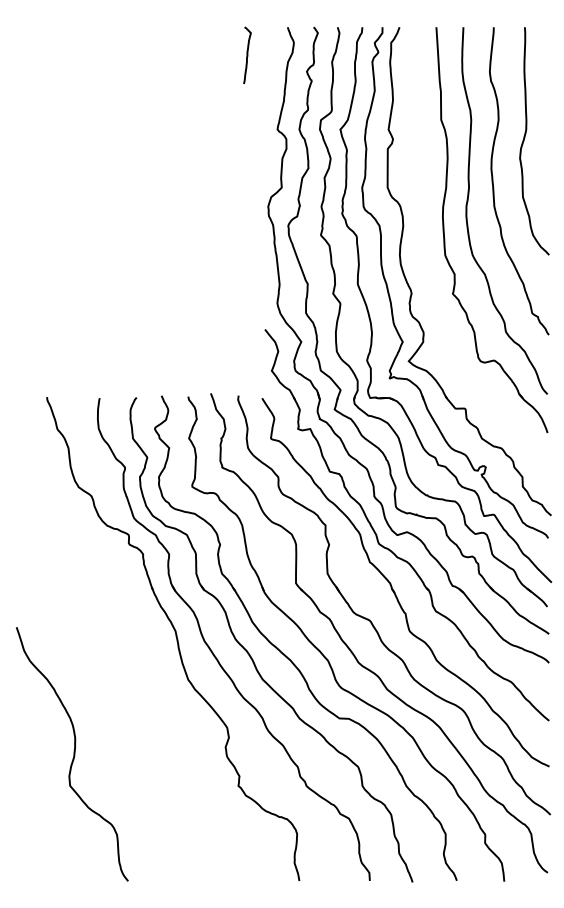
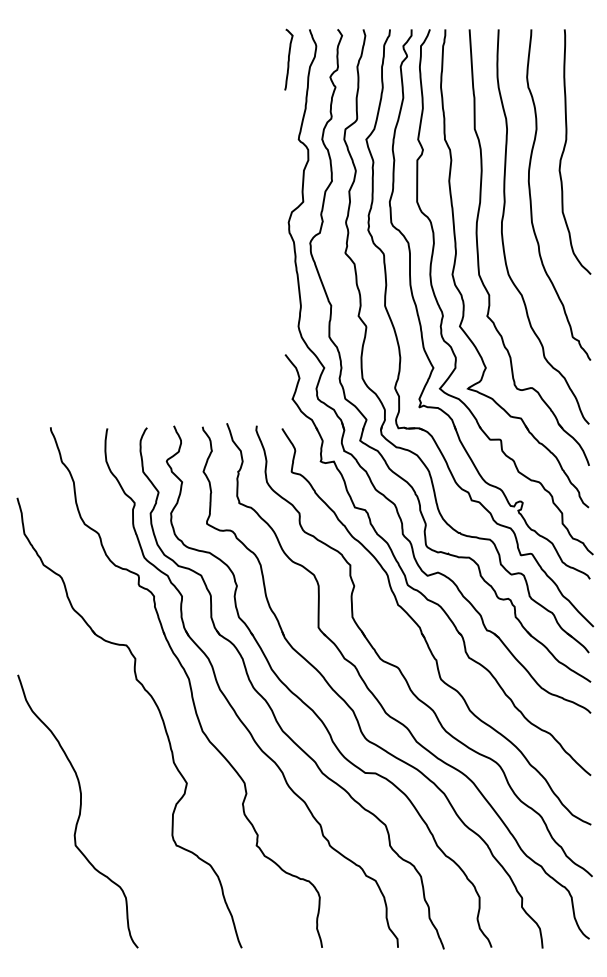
curve: (247, 55) -> (288, 59), moved
part: (429, 273) -> (462, 294), added
part: (147, 662) -> (158, 712), added

